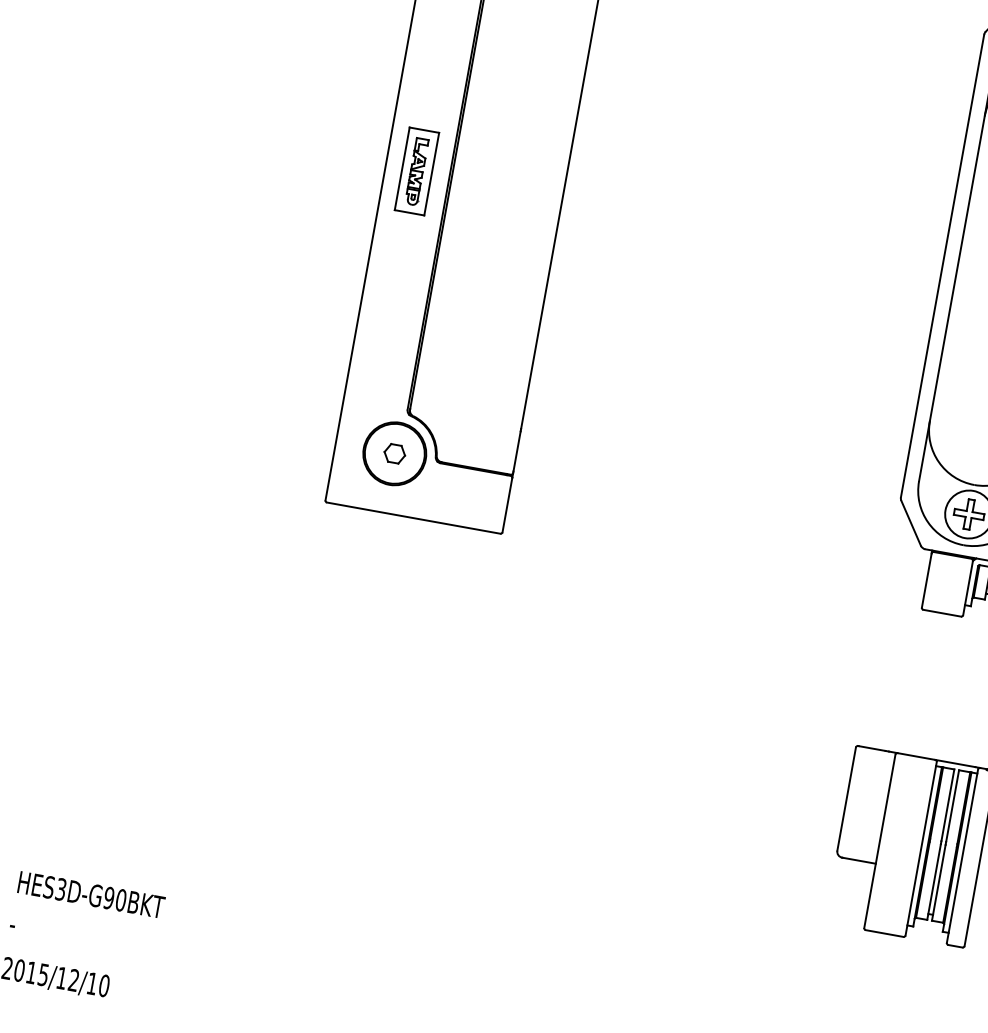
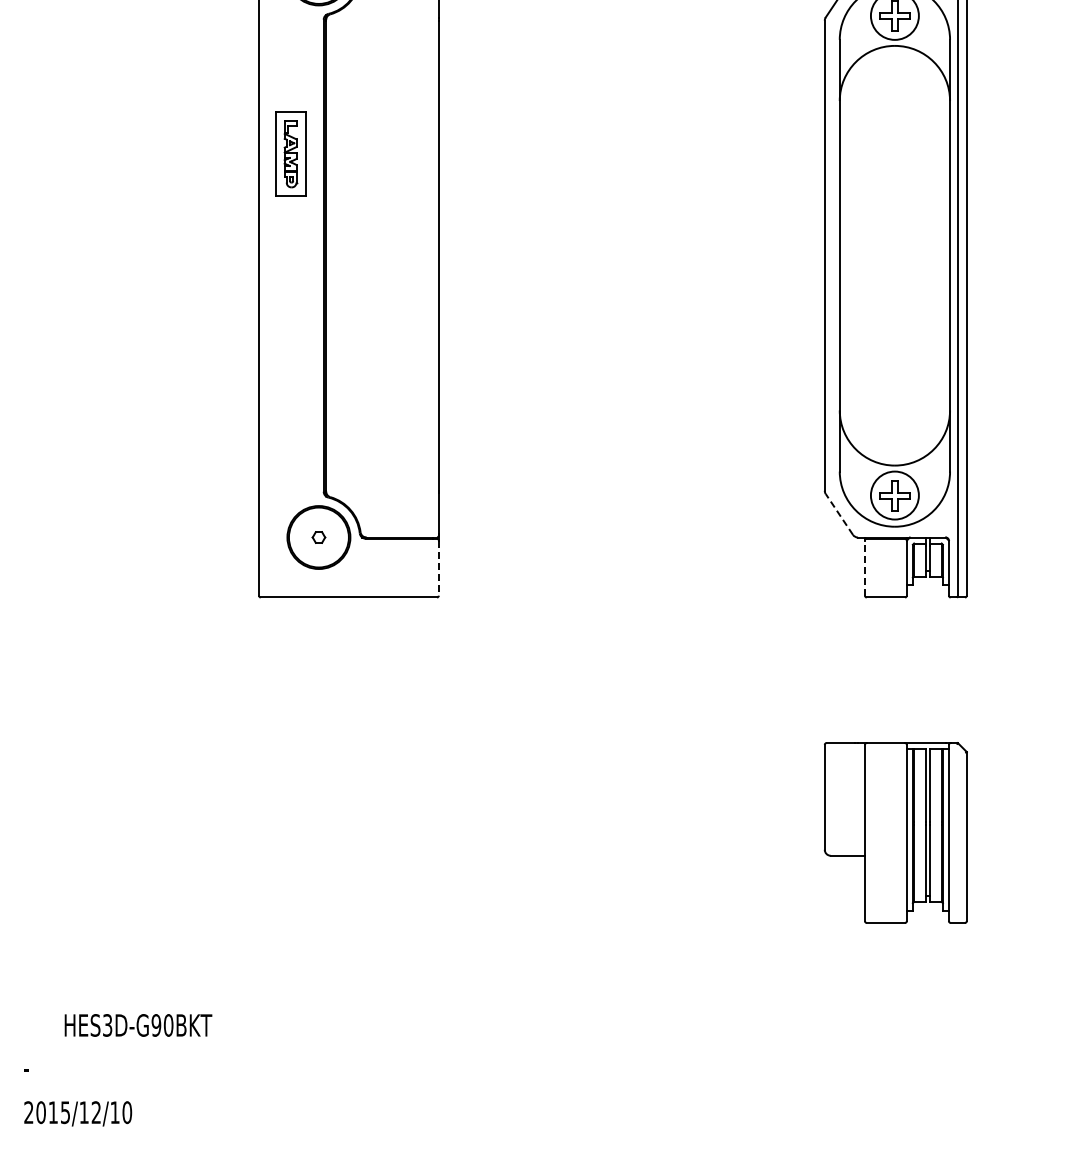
part: (416, 171) -> (290, 153), moved
part: (394, 453) -> (318, 537), size x0.6
line: (507, 505) -> (438, 568), solid -> dashed
line: (911, 523) -> (839, 514), solid -> dashed
line: (926, 580) -> (864, 568), solid -> dashed
text: (91, 895) -> (138, 1025), moved

